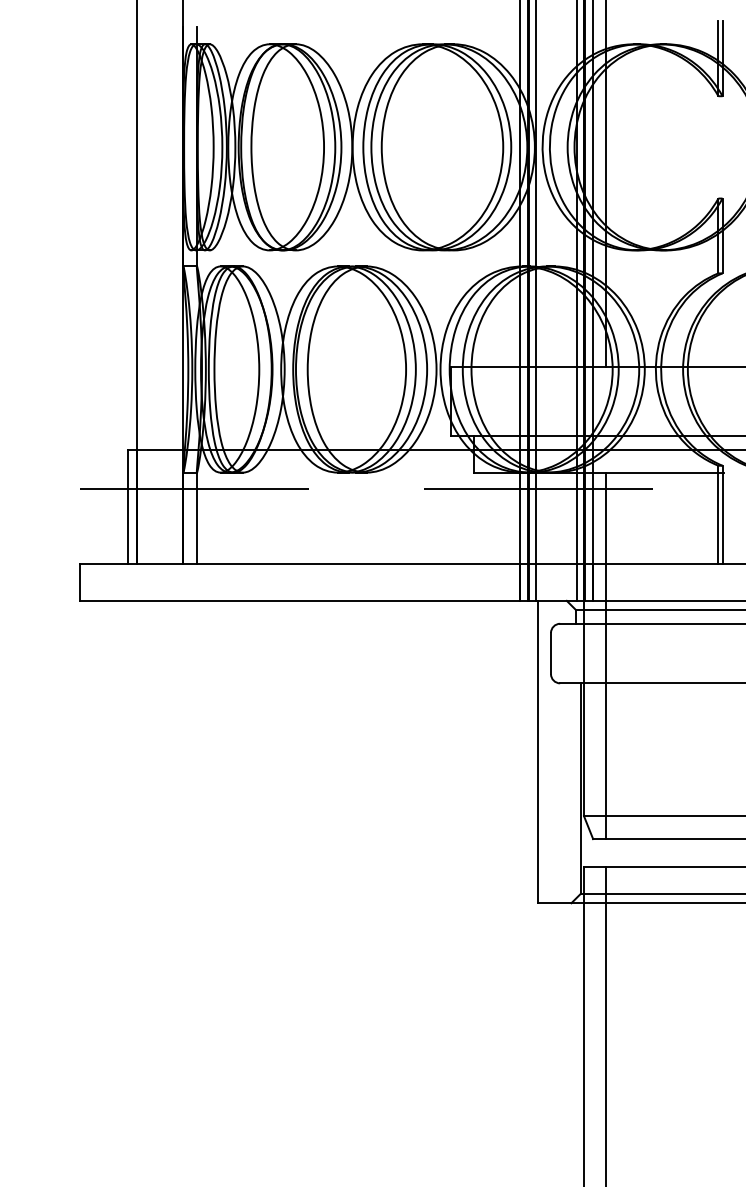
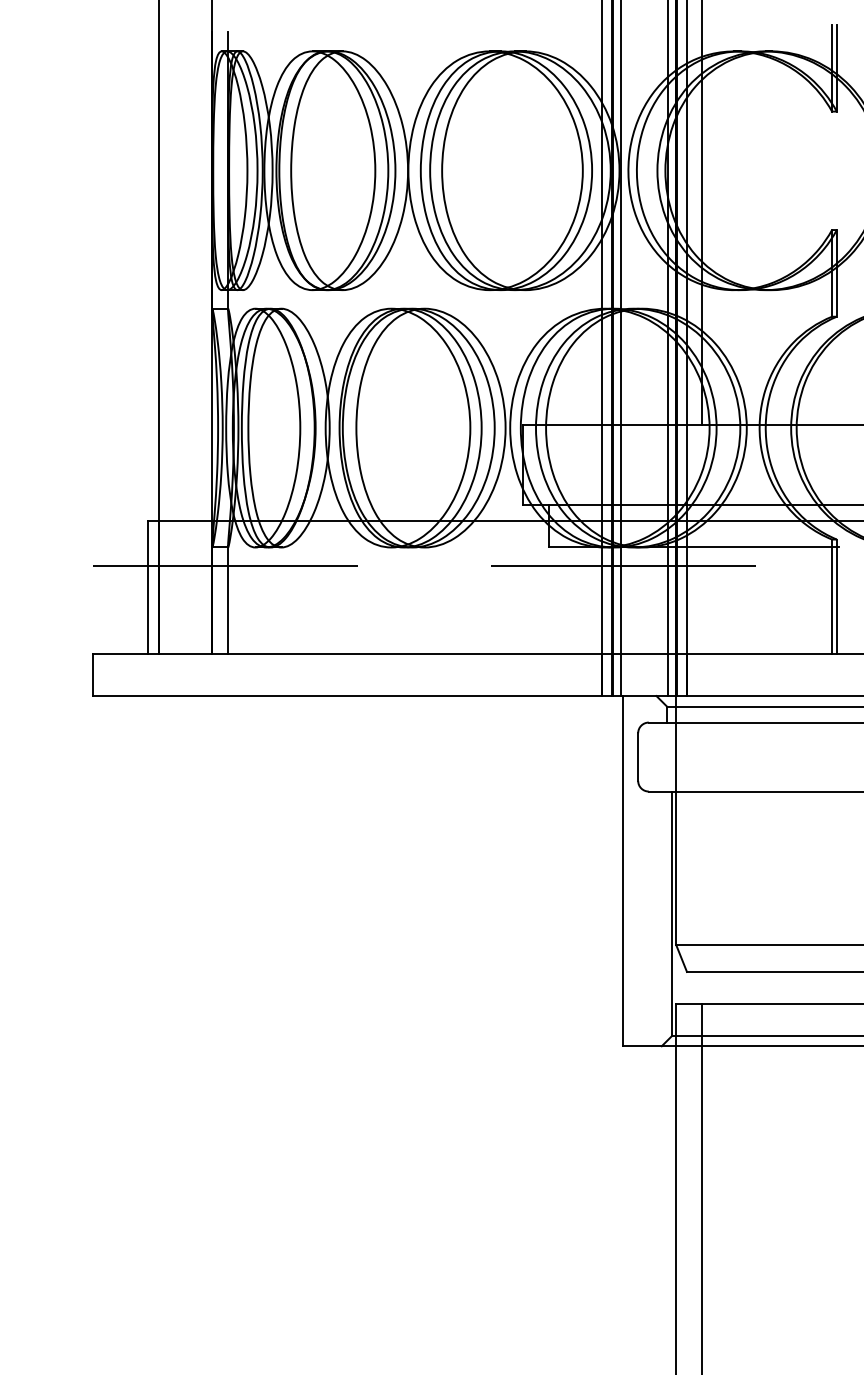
line: (606, 655) -> (702, 759), removed

